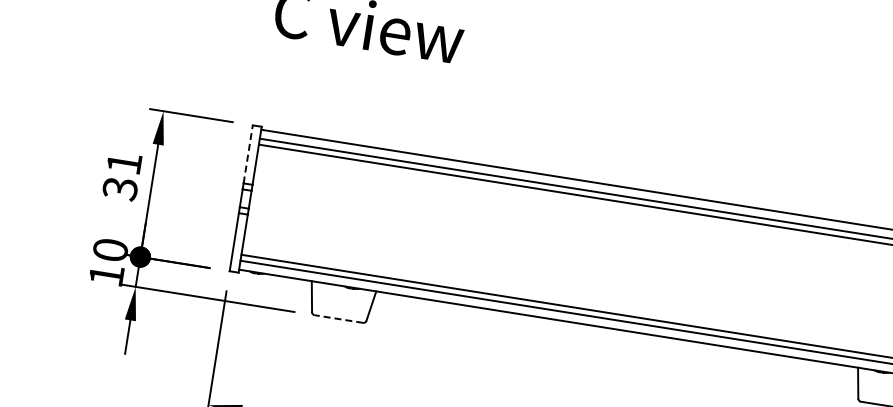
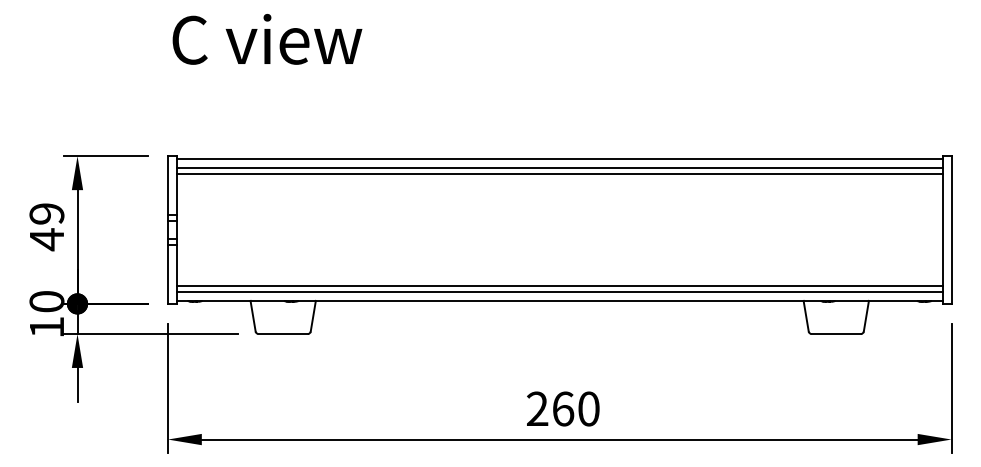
line: (247, 154) -> (167, 185), dashed -> solid
text: (121, 176) -> (46, 227), 31 -> 49
line: (339, 319) -> (283, 334), dashed -> solid

